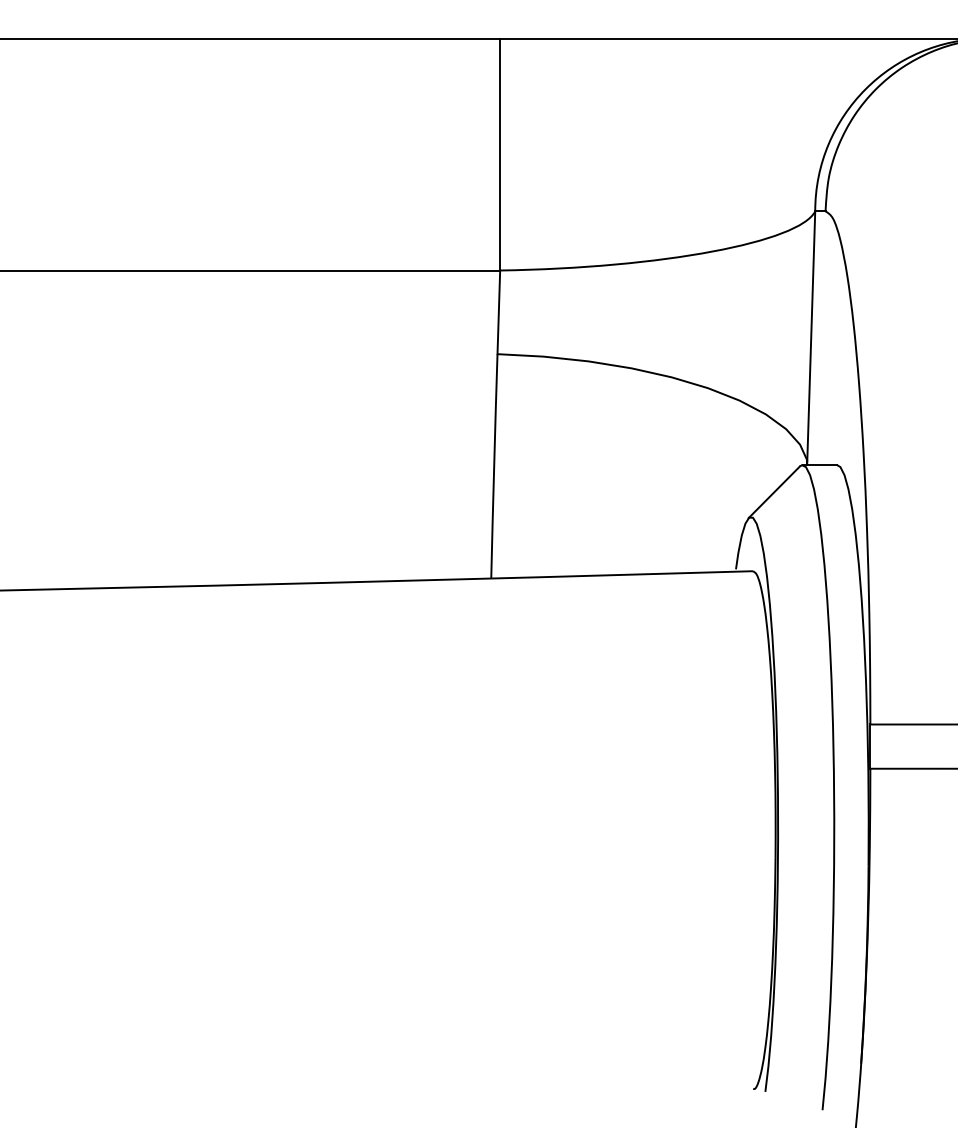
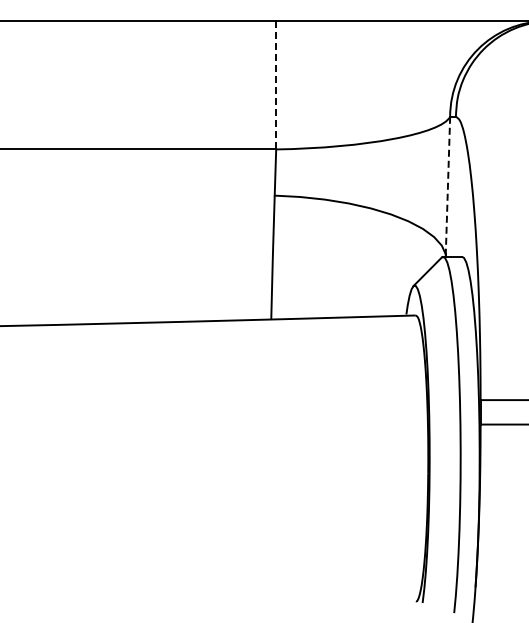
line: (500, 152) -> (276, 84), solid -> dashed
line: (810, 335) -> (447, 185), solid -> dashed

